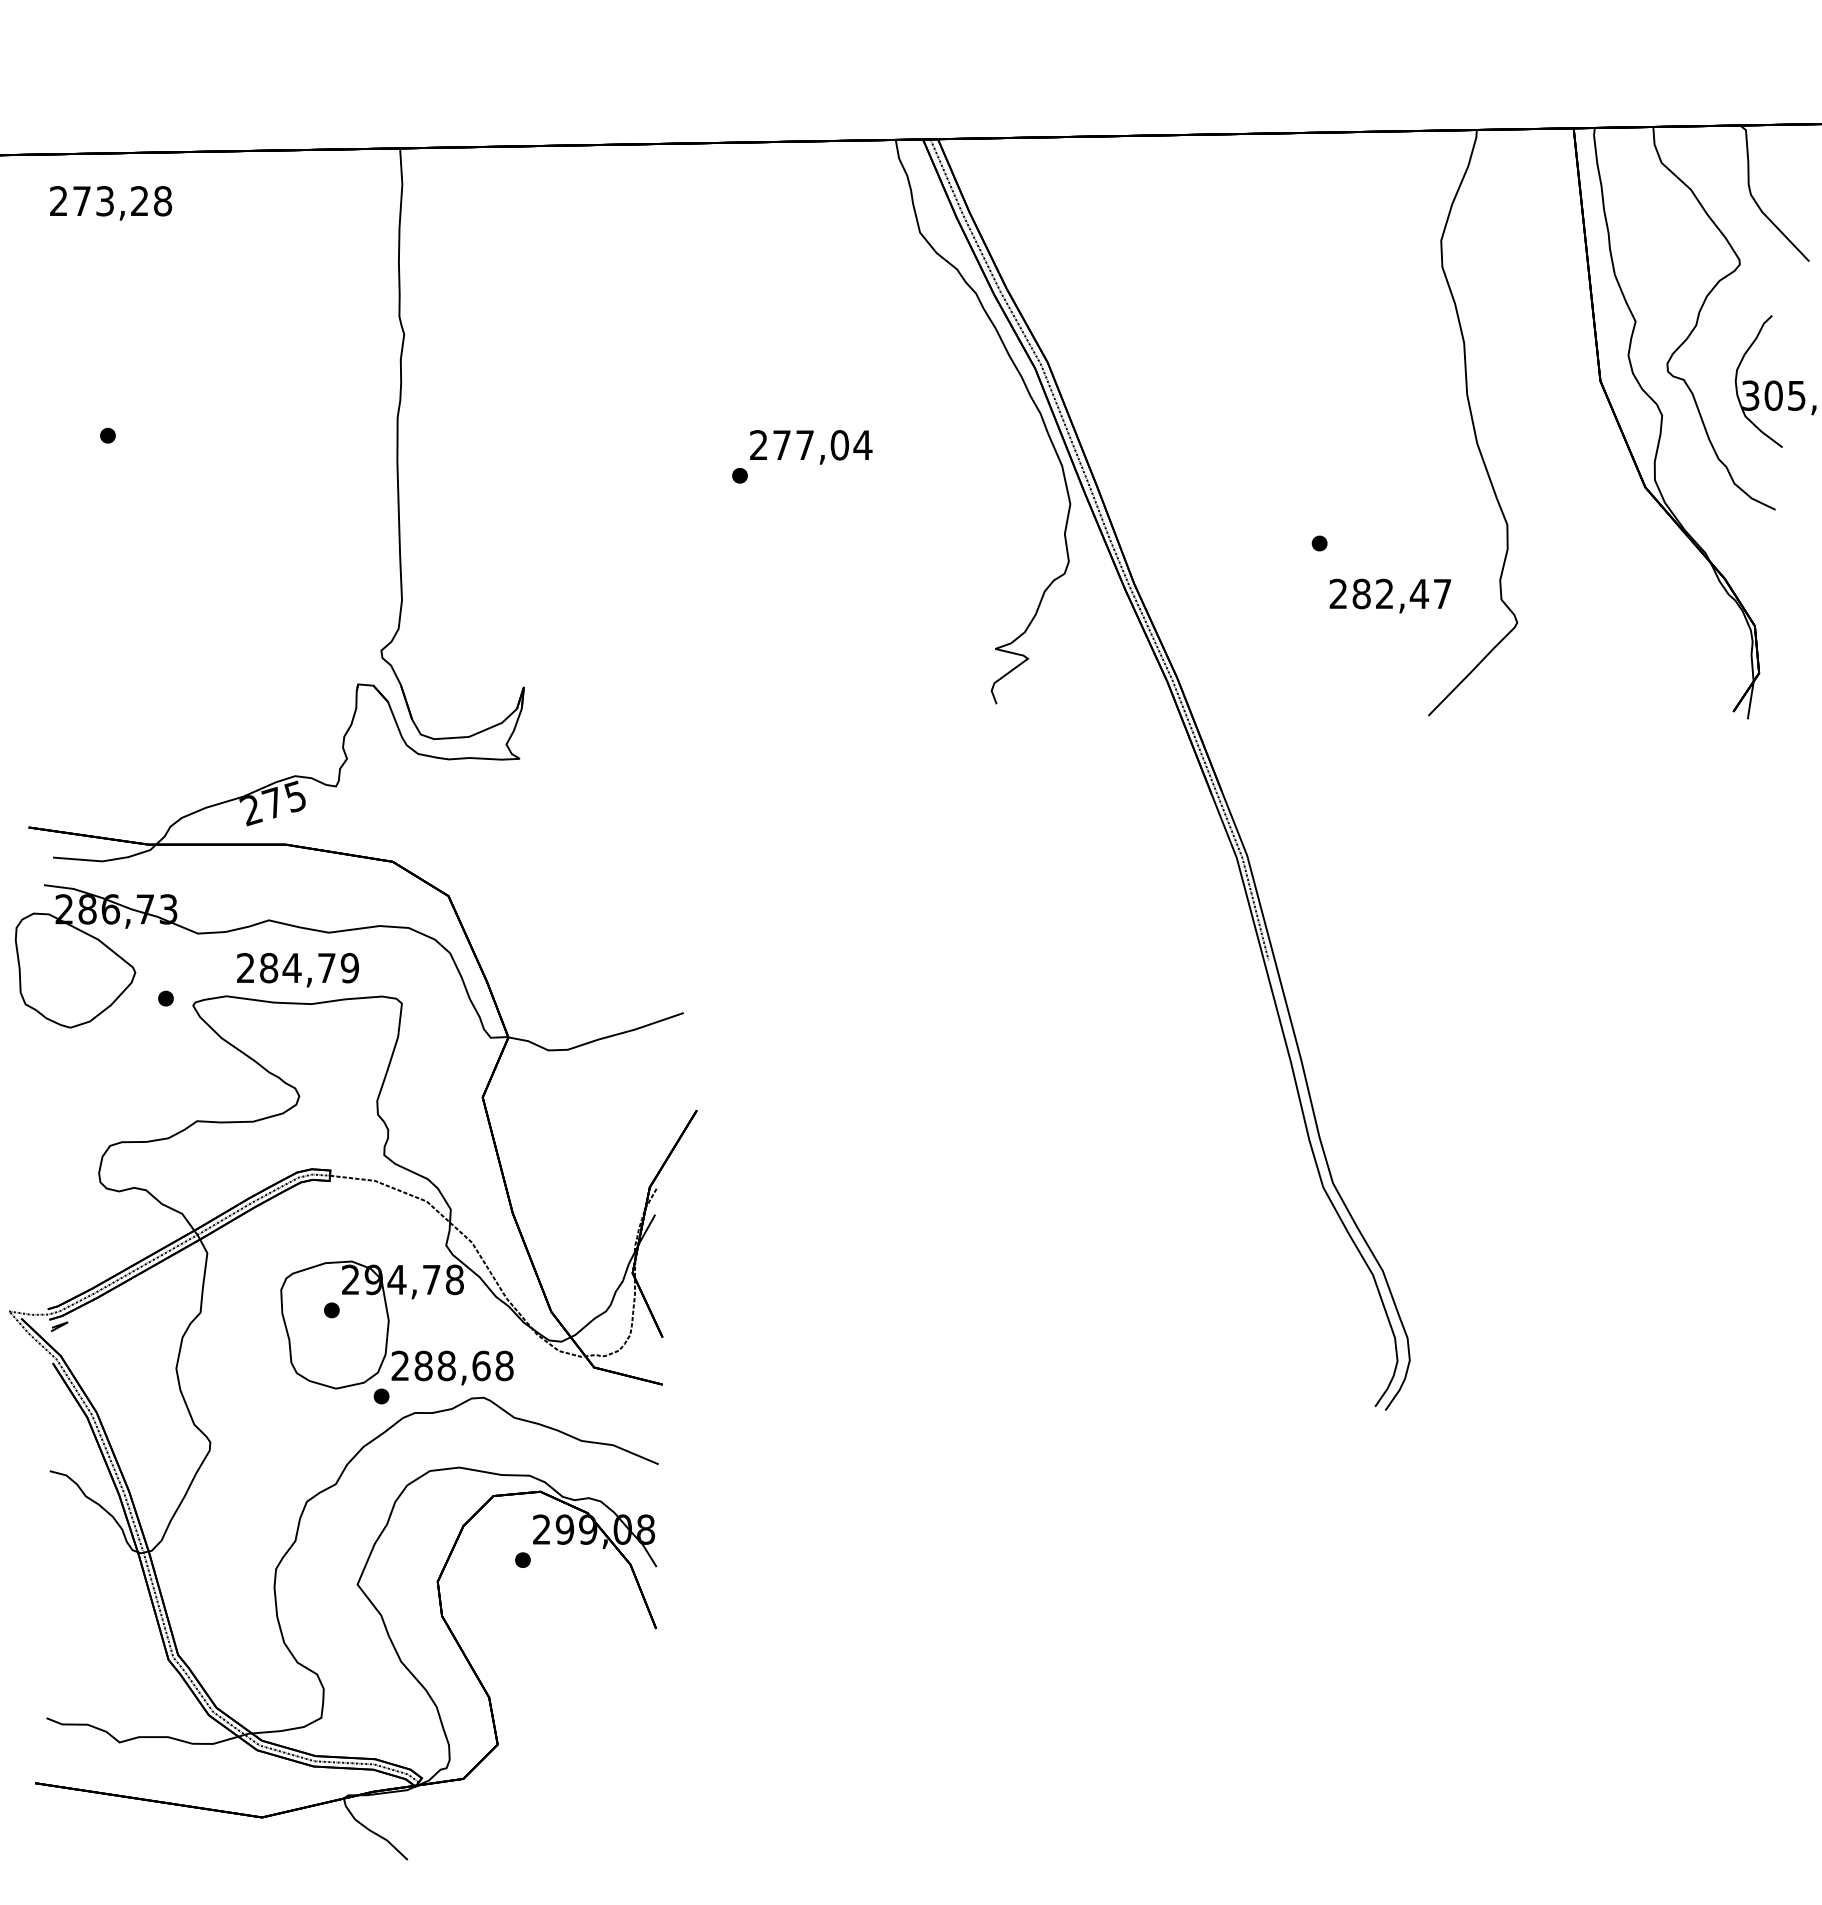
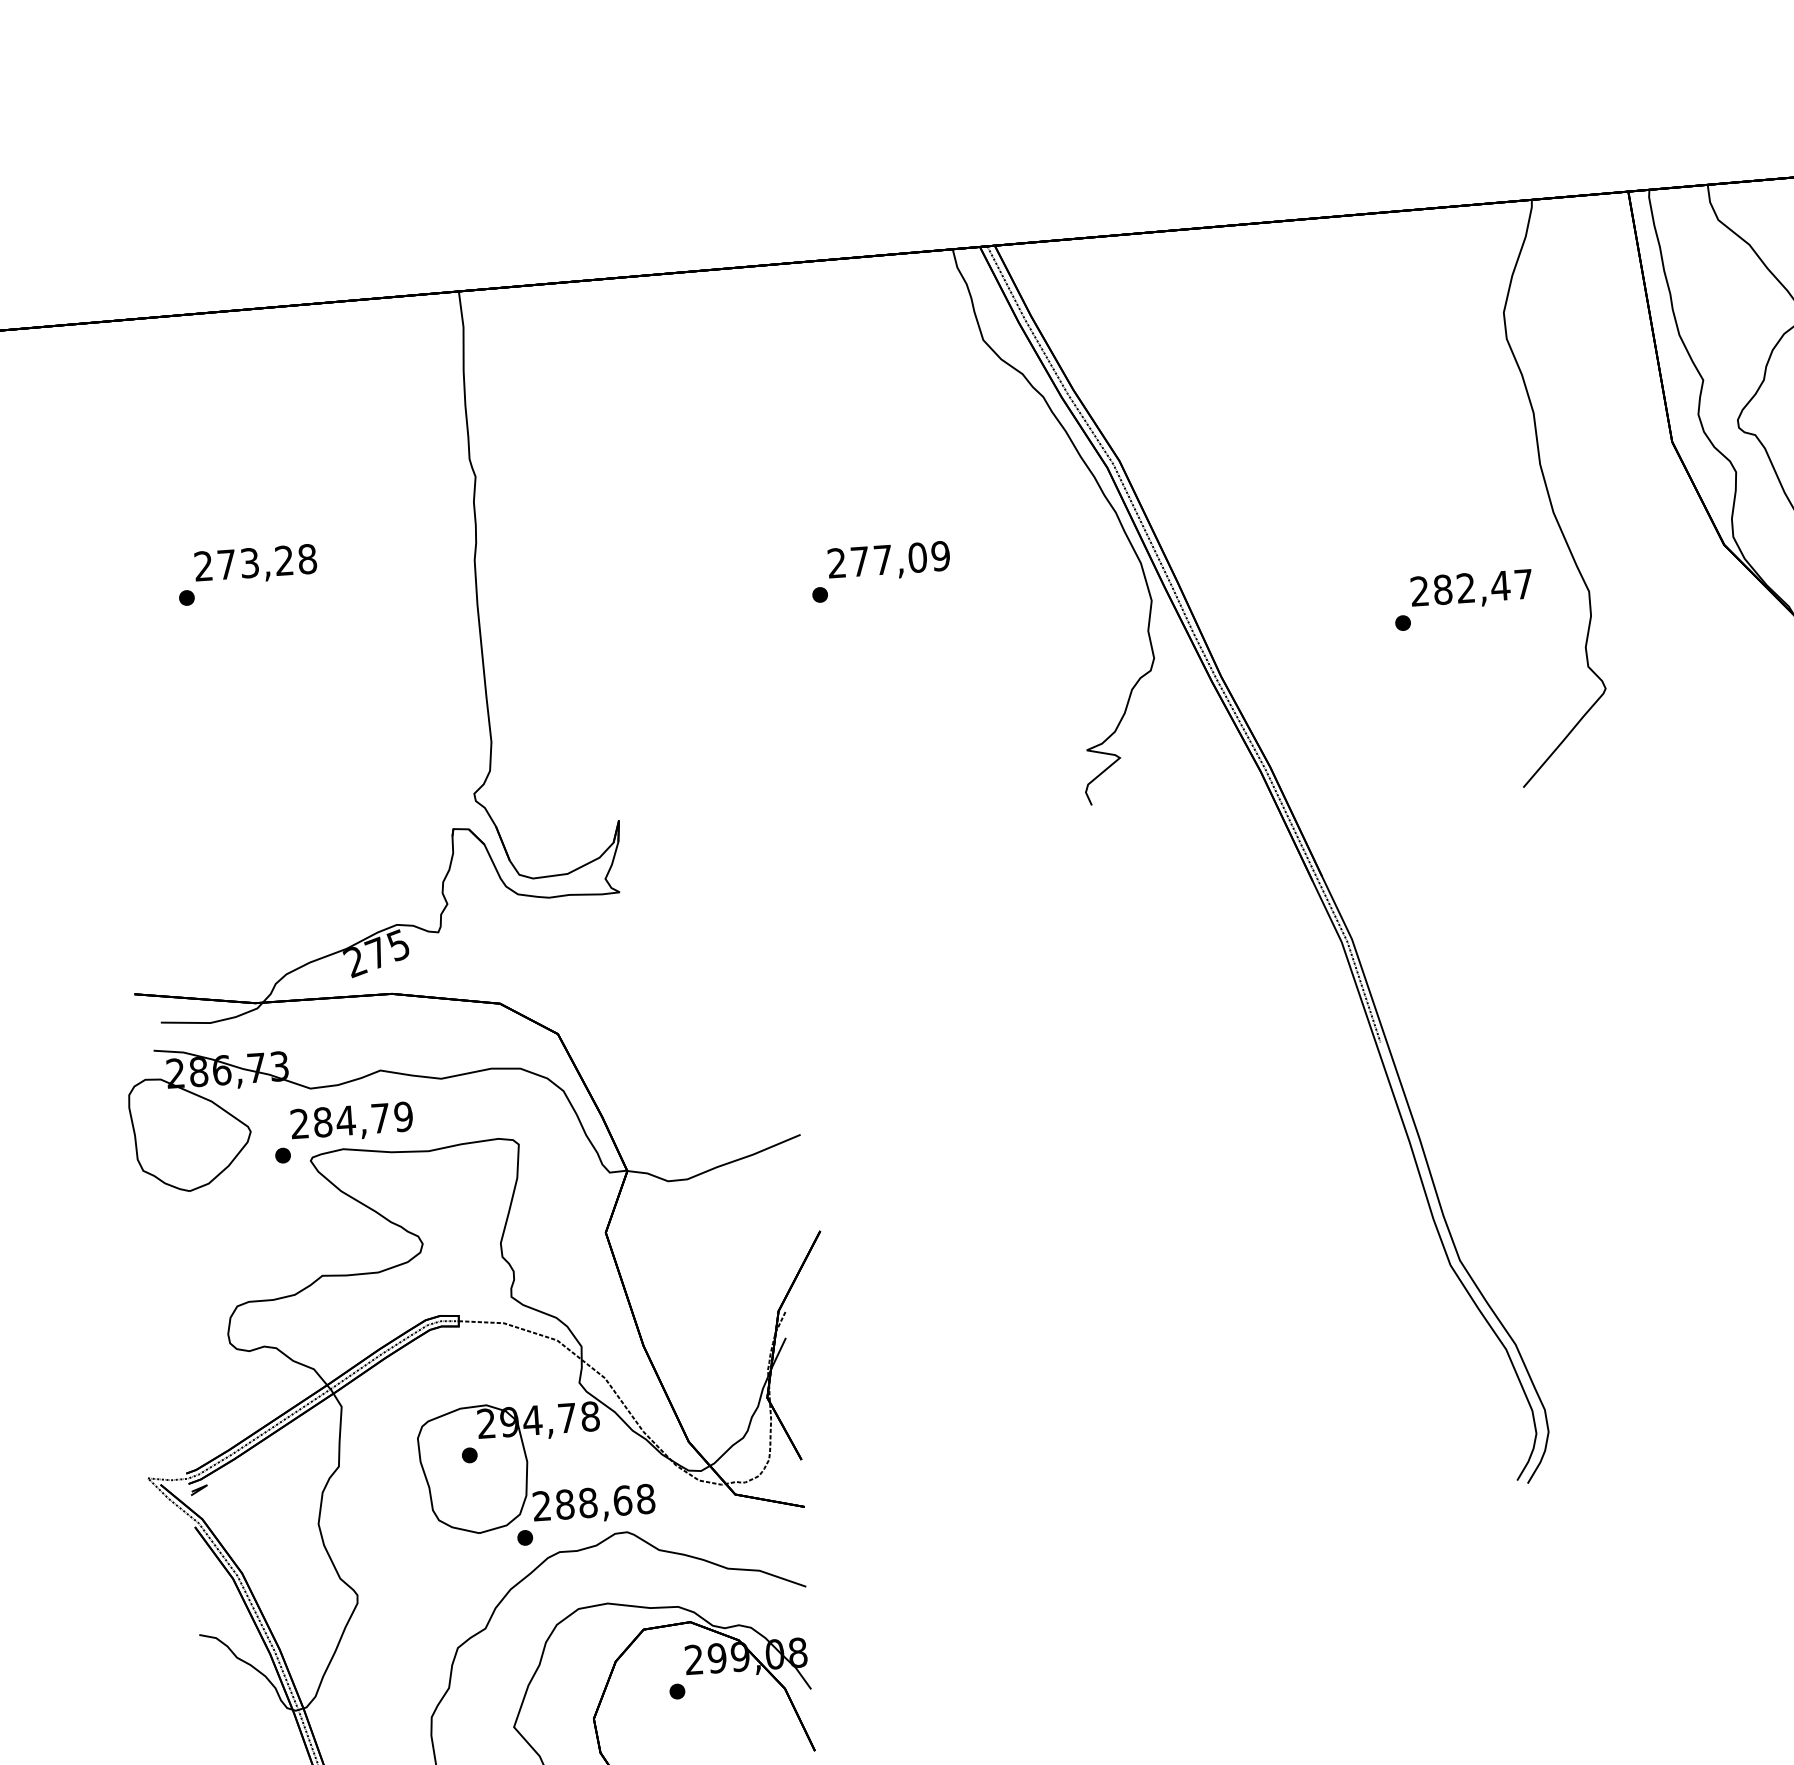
text: (111, 203) -> (256, 564), moved
text: (862, 445) -> (940, 556), 277,04 -> 277,09
text: (1390, 595) -> (1471, 589), moved
text: (297, 970) -> (351, 1122), moved

